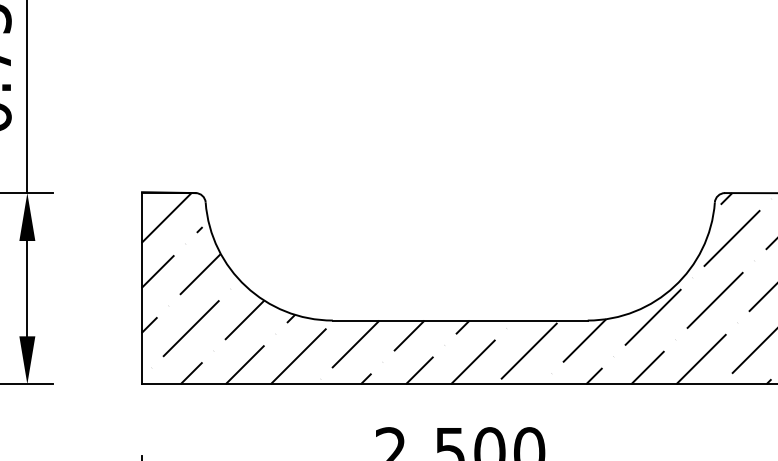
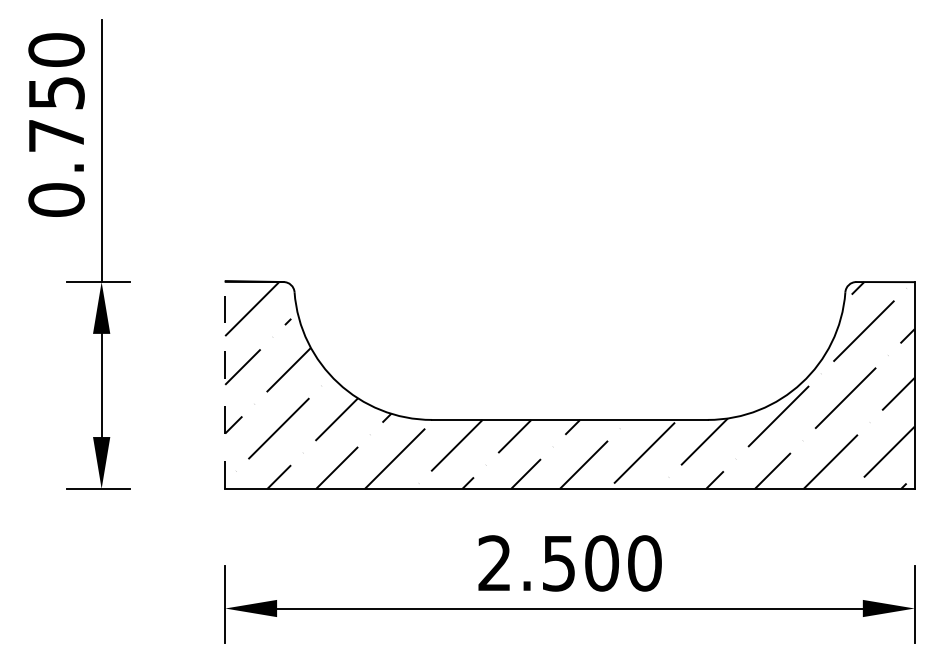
line: (141, 287) -> (225, 384), solid -> dashed

